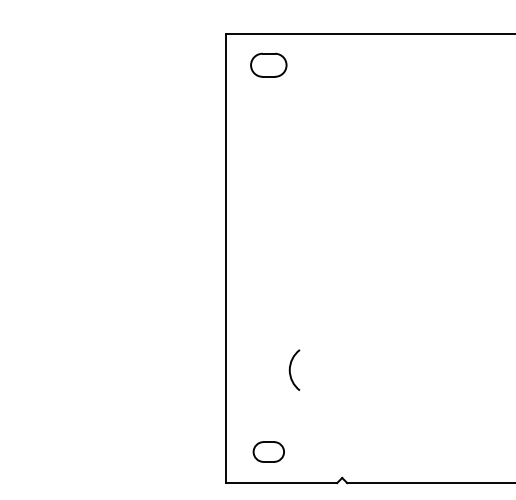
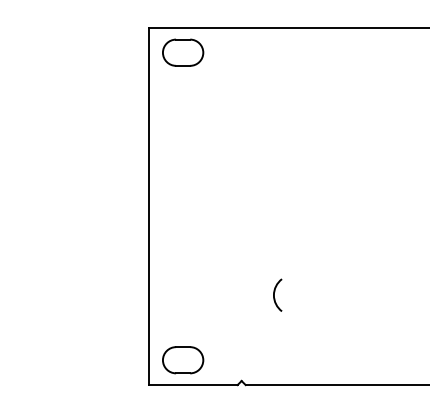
part: (269, 65) -> (183, 52), size x1.43
arc: (291, 366) -> (275, 292), moved
part: (269, 452) -> (183, 360), size x1.67

